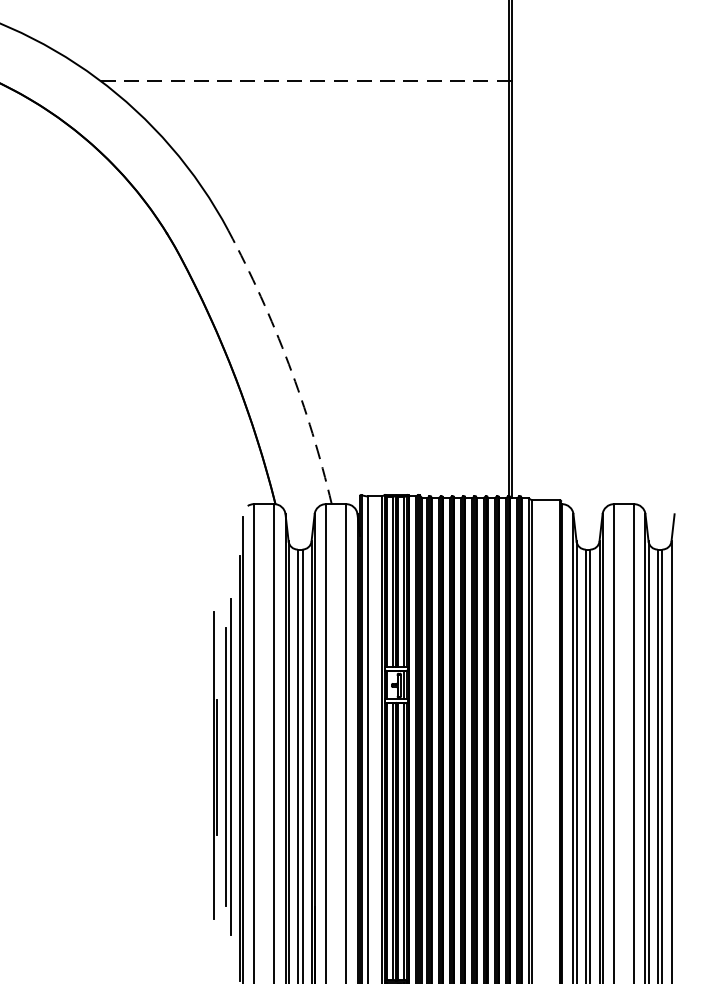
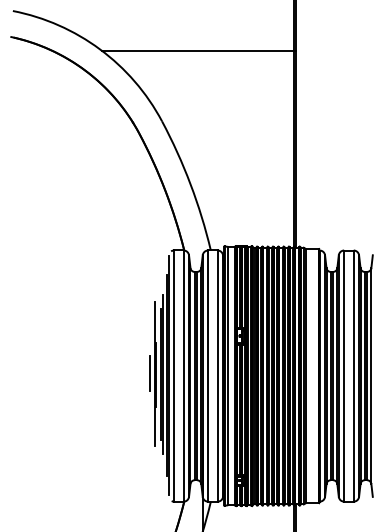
line: (307, 80) -> (199, 50), dashed -> solid
arc: (288, 364) -> (190, 184), dashed -> solid
line: (201, 762) -> (149, 372), added

